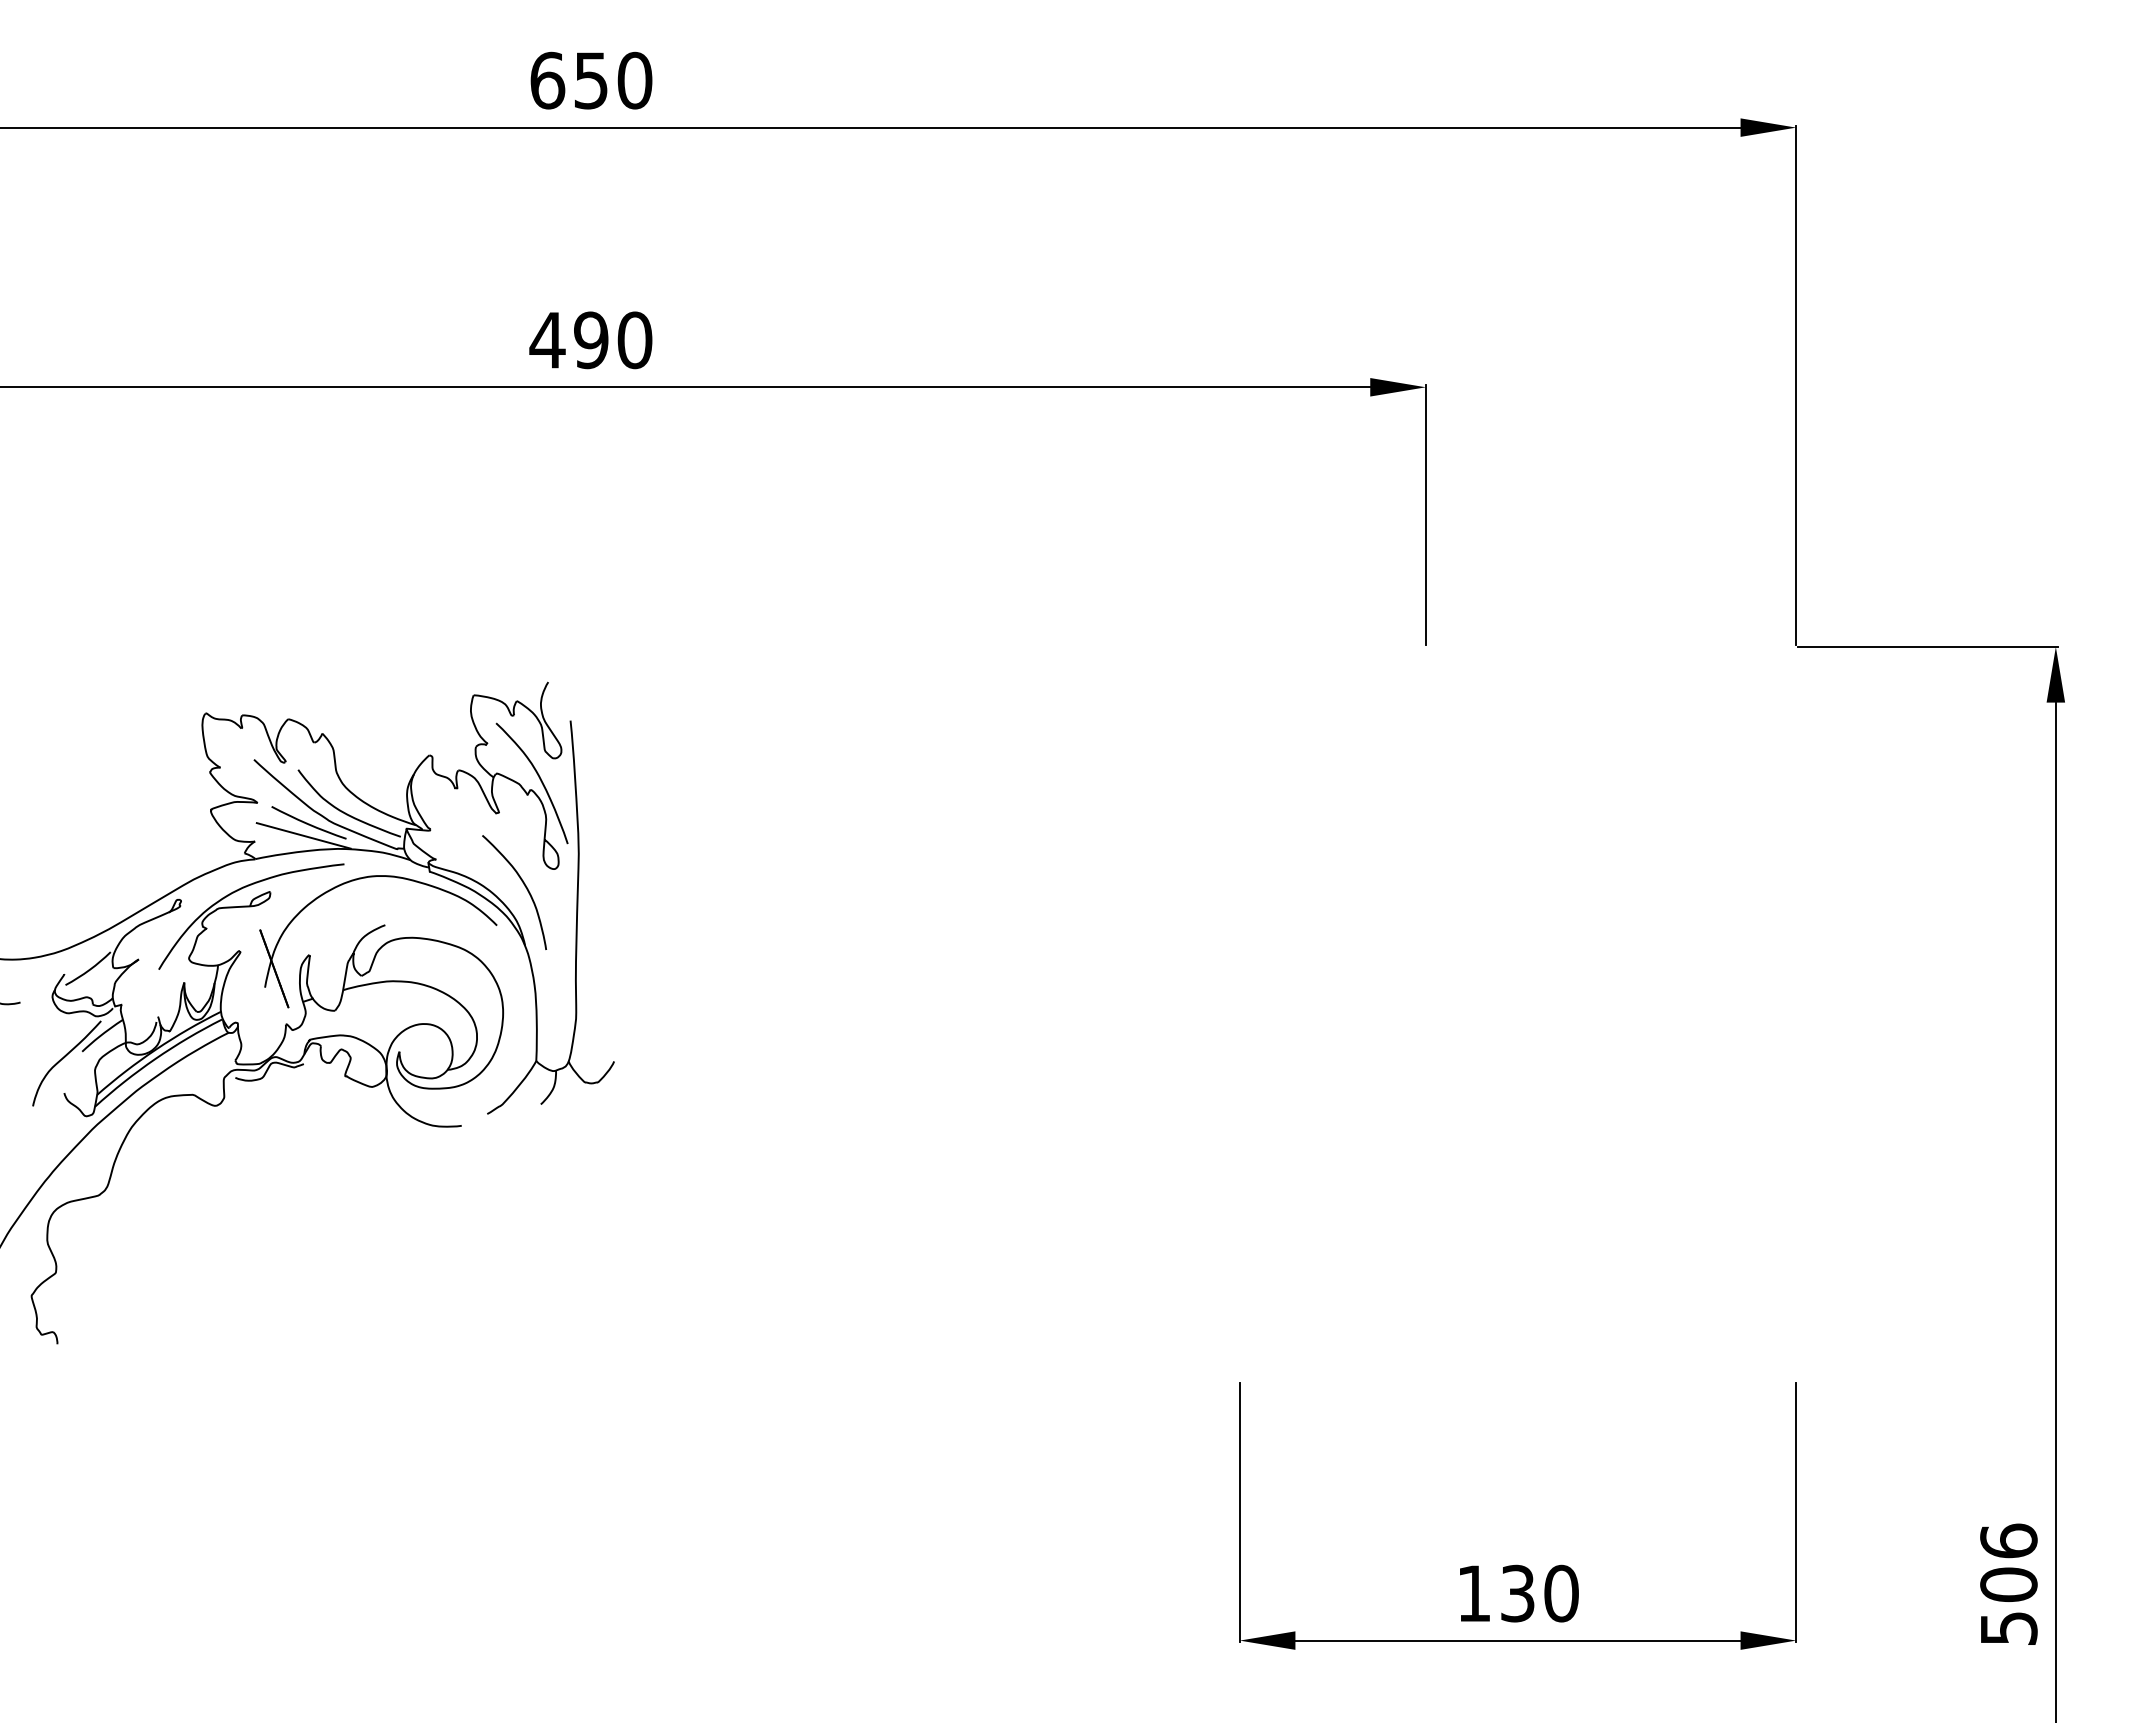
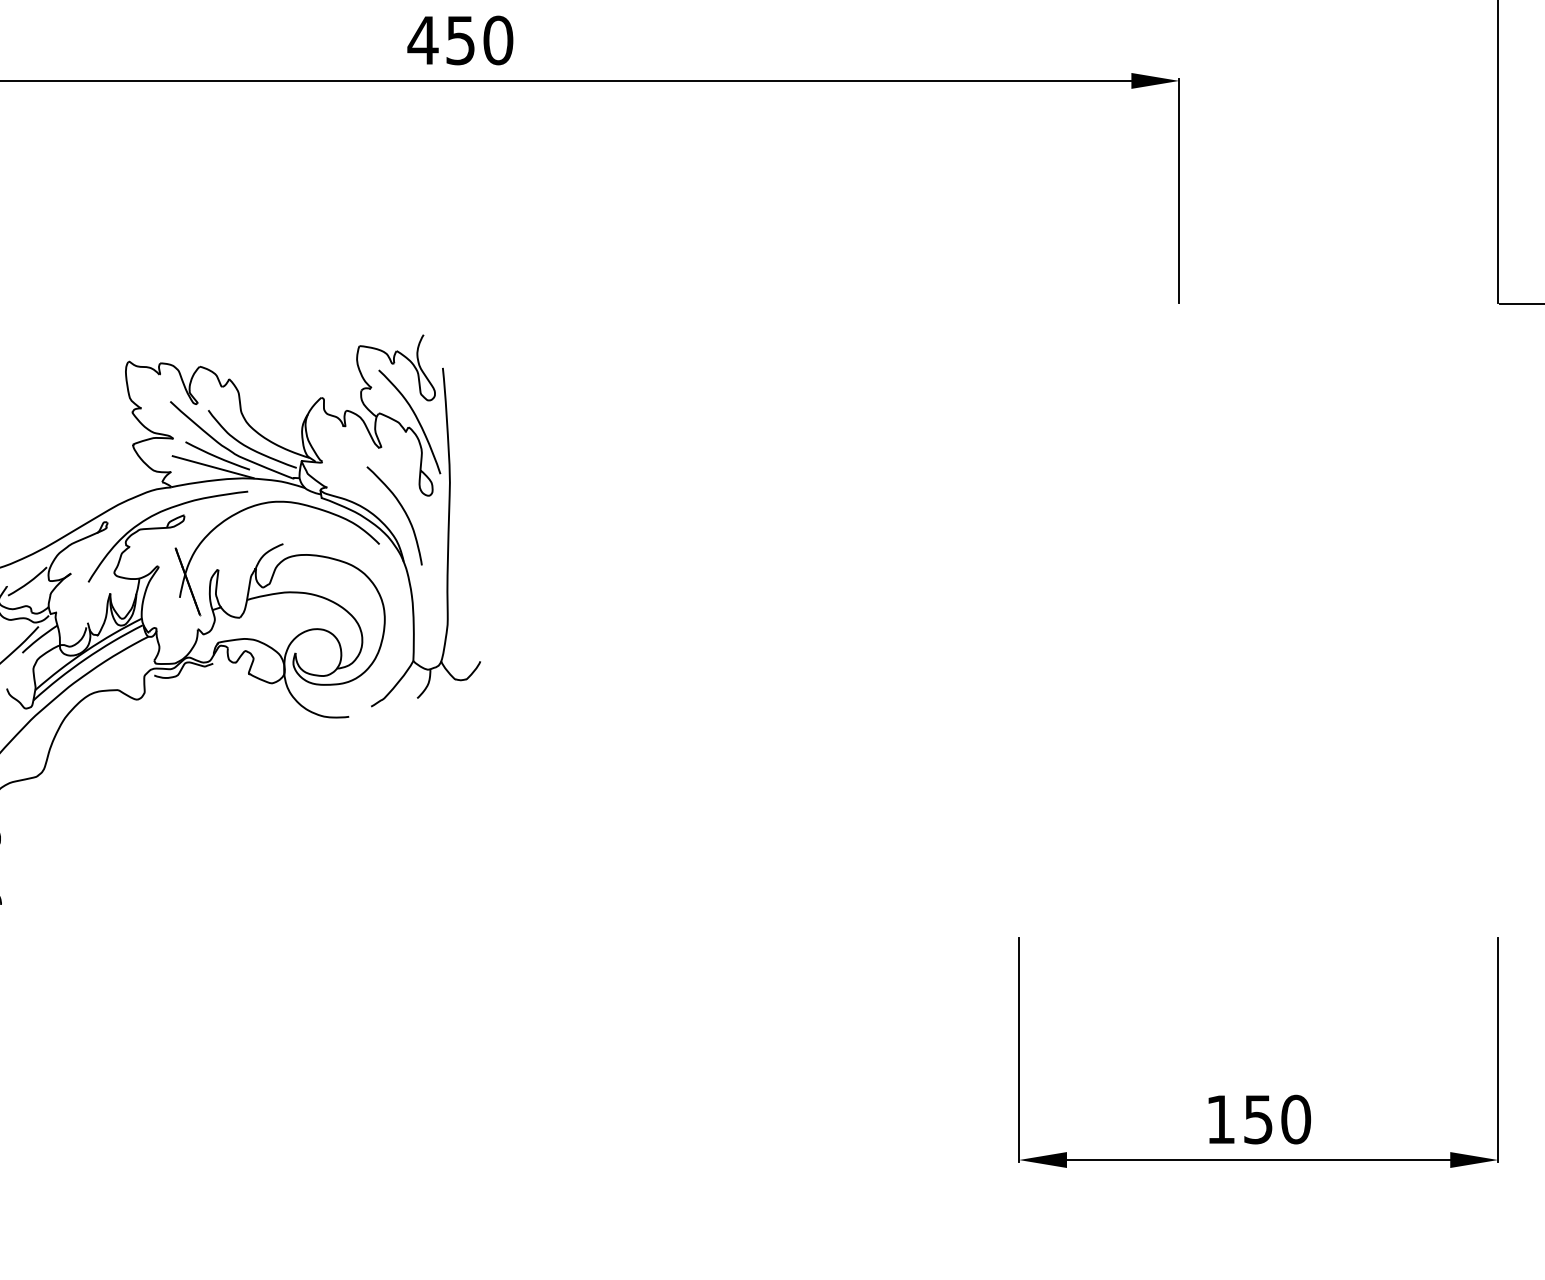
text: (591, 339) -> (460, 39), 490 -> 450
text: (1517, 1592) -> (1258, 1118), 130 -> 150

